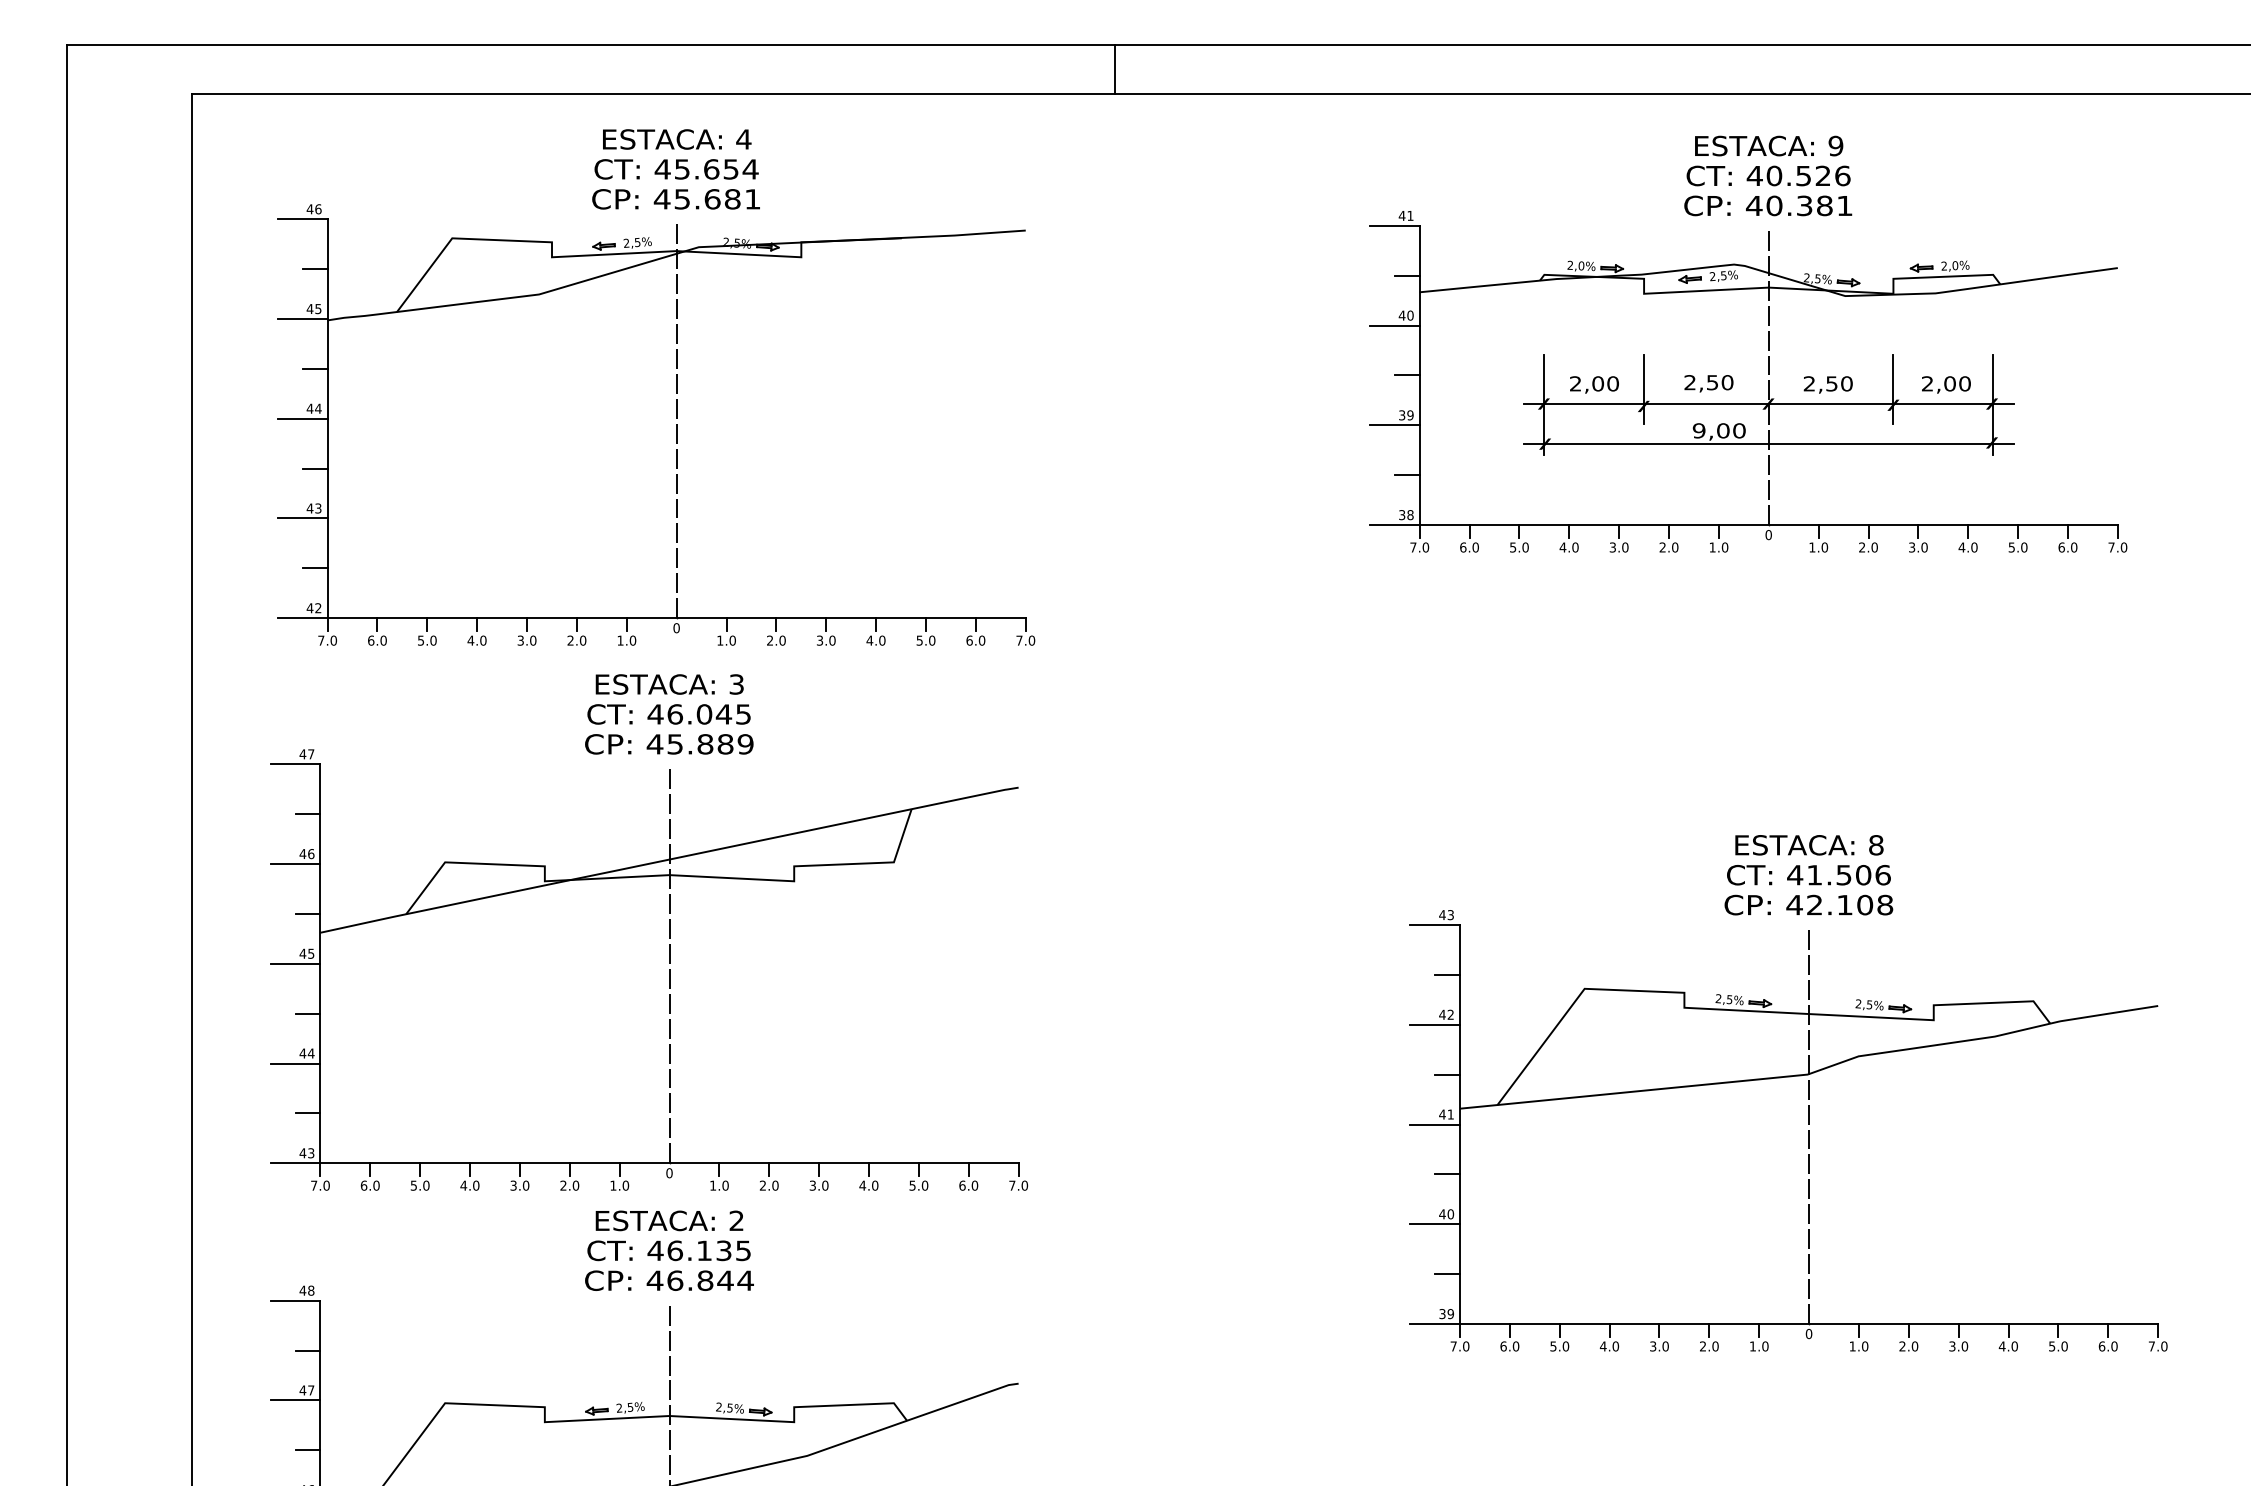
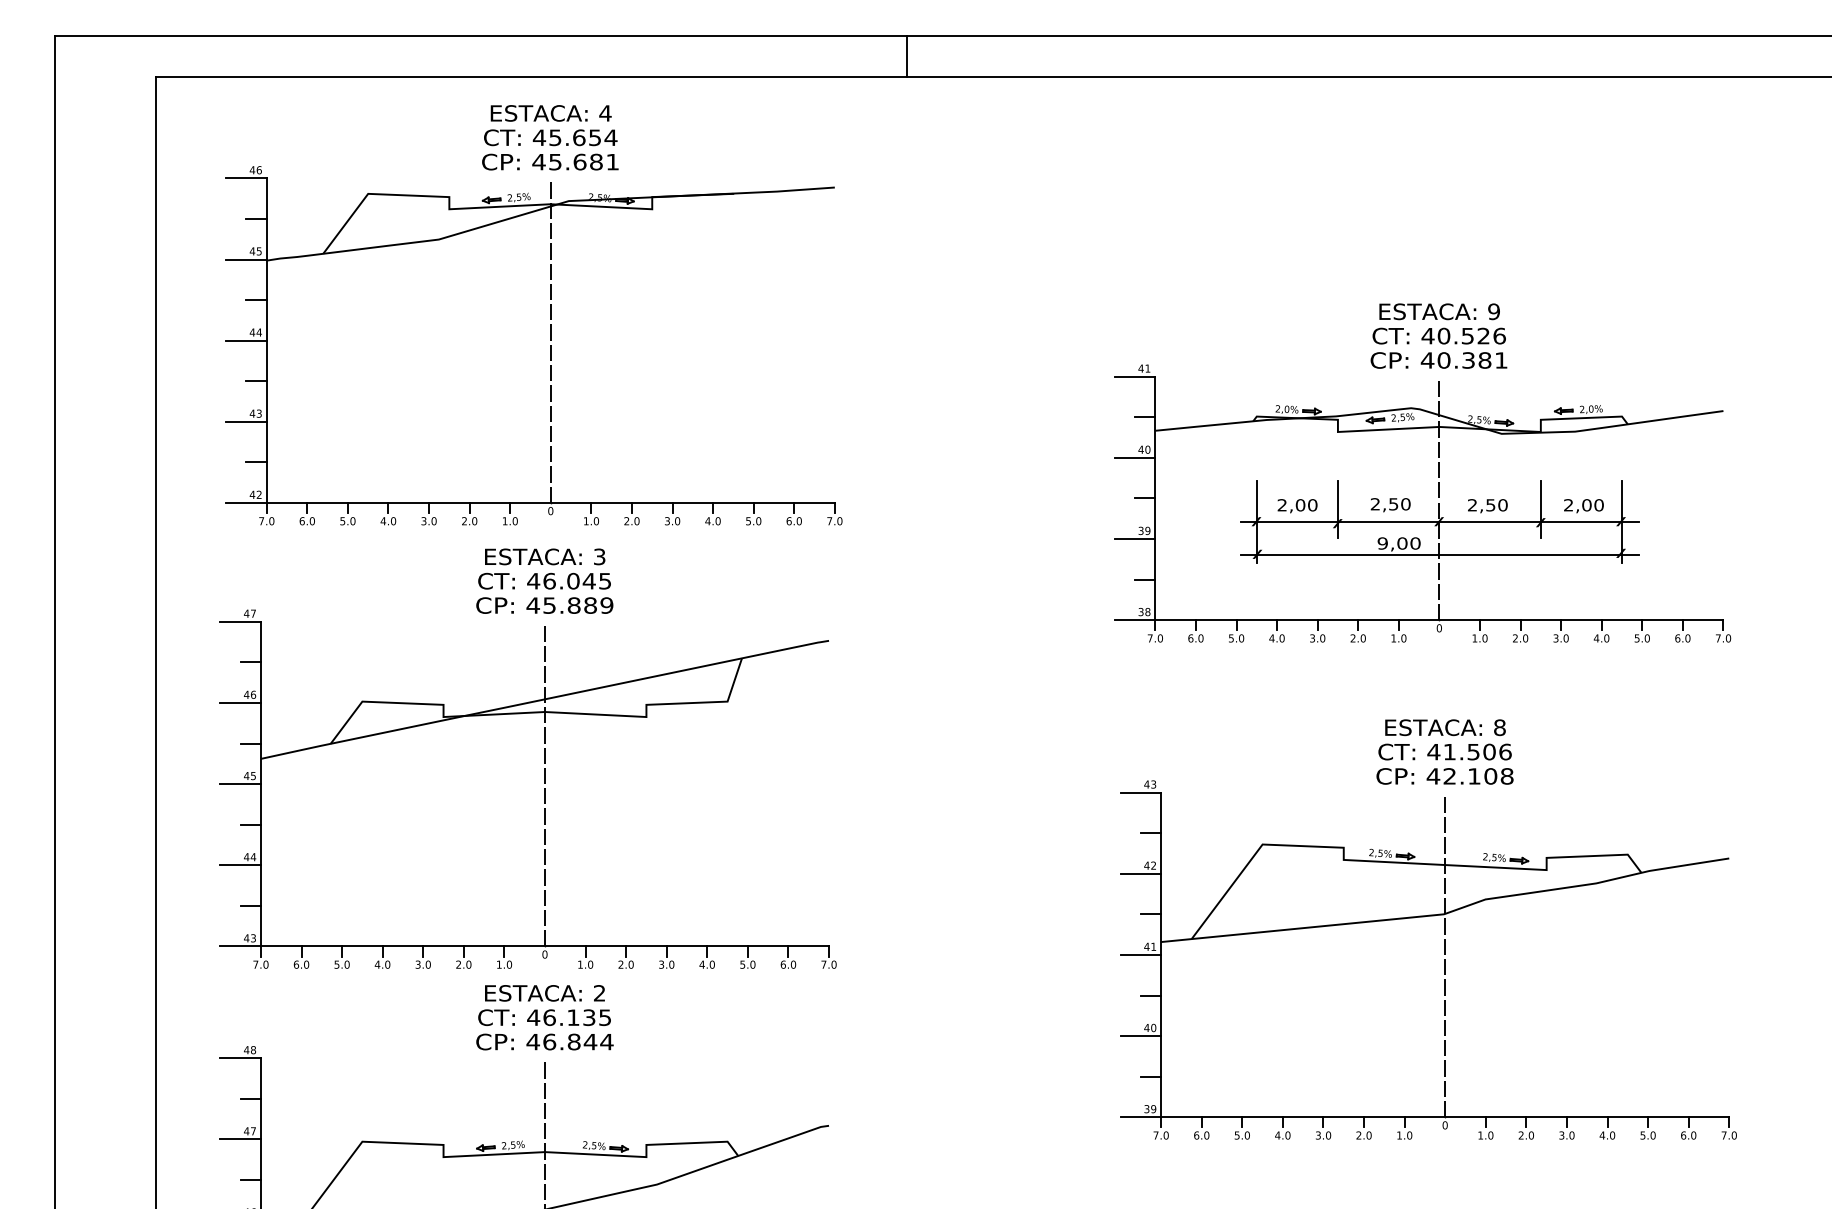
part: (1767, 343) -> (1438, 472), moved
part: (1783, 1078) -> (1424, 917), moved

